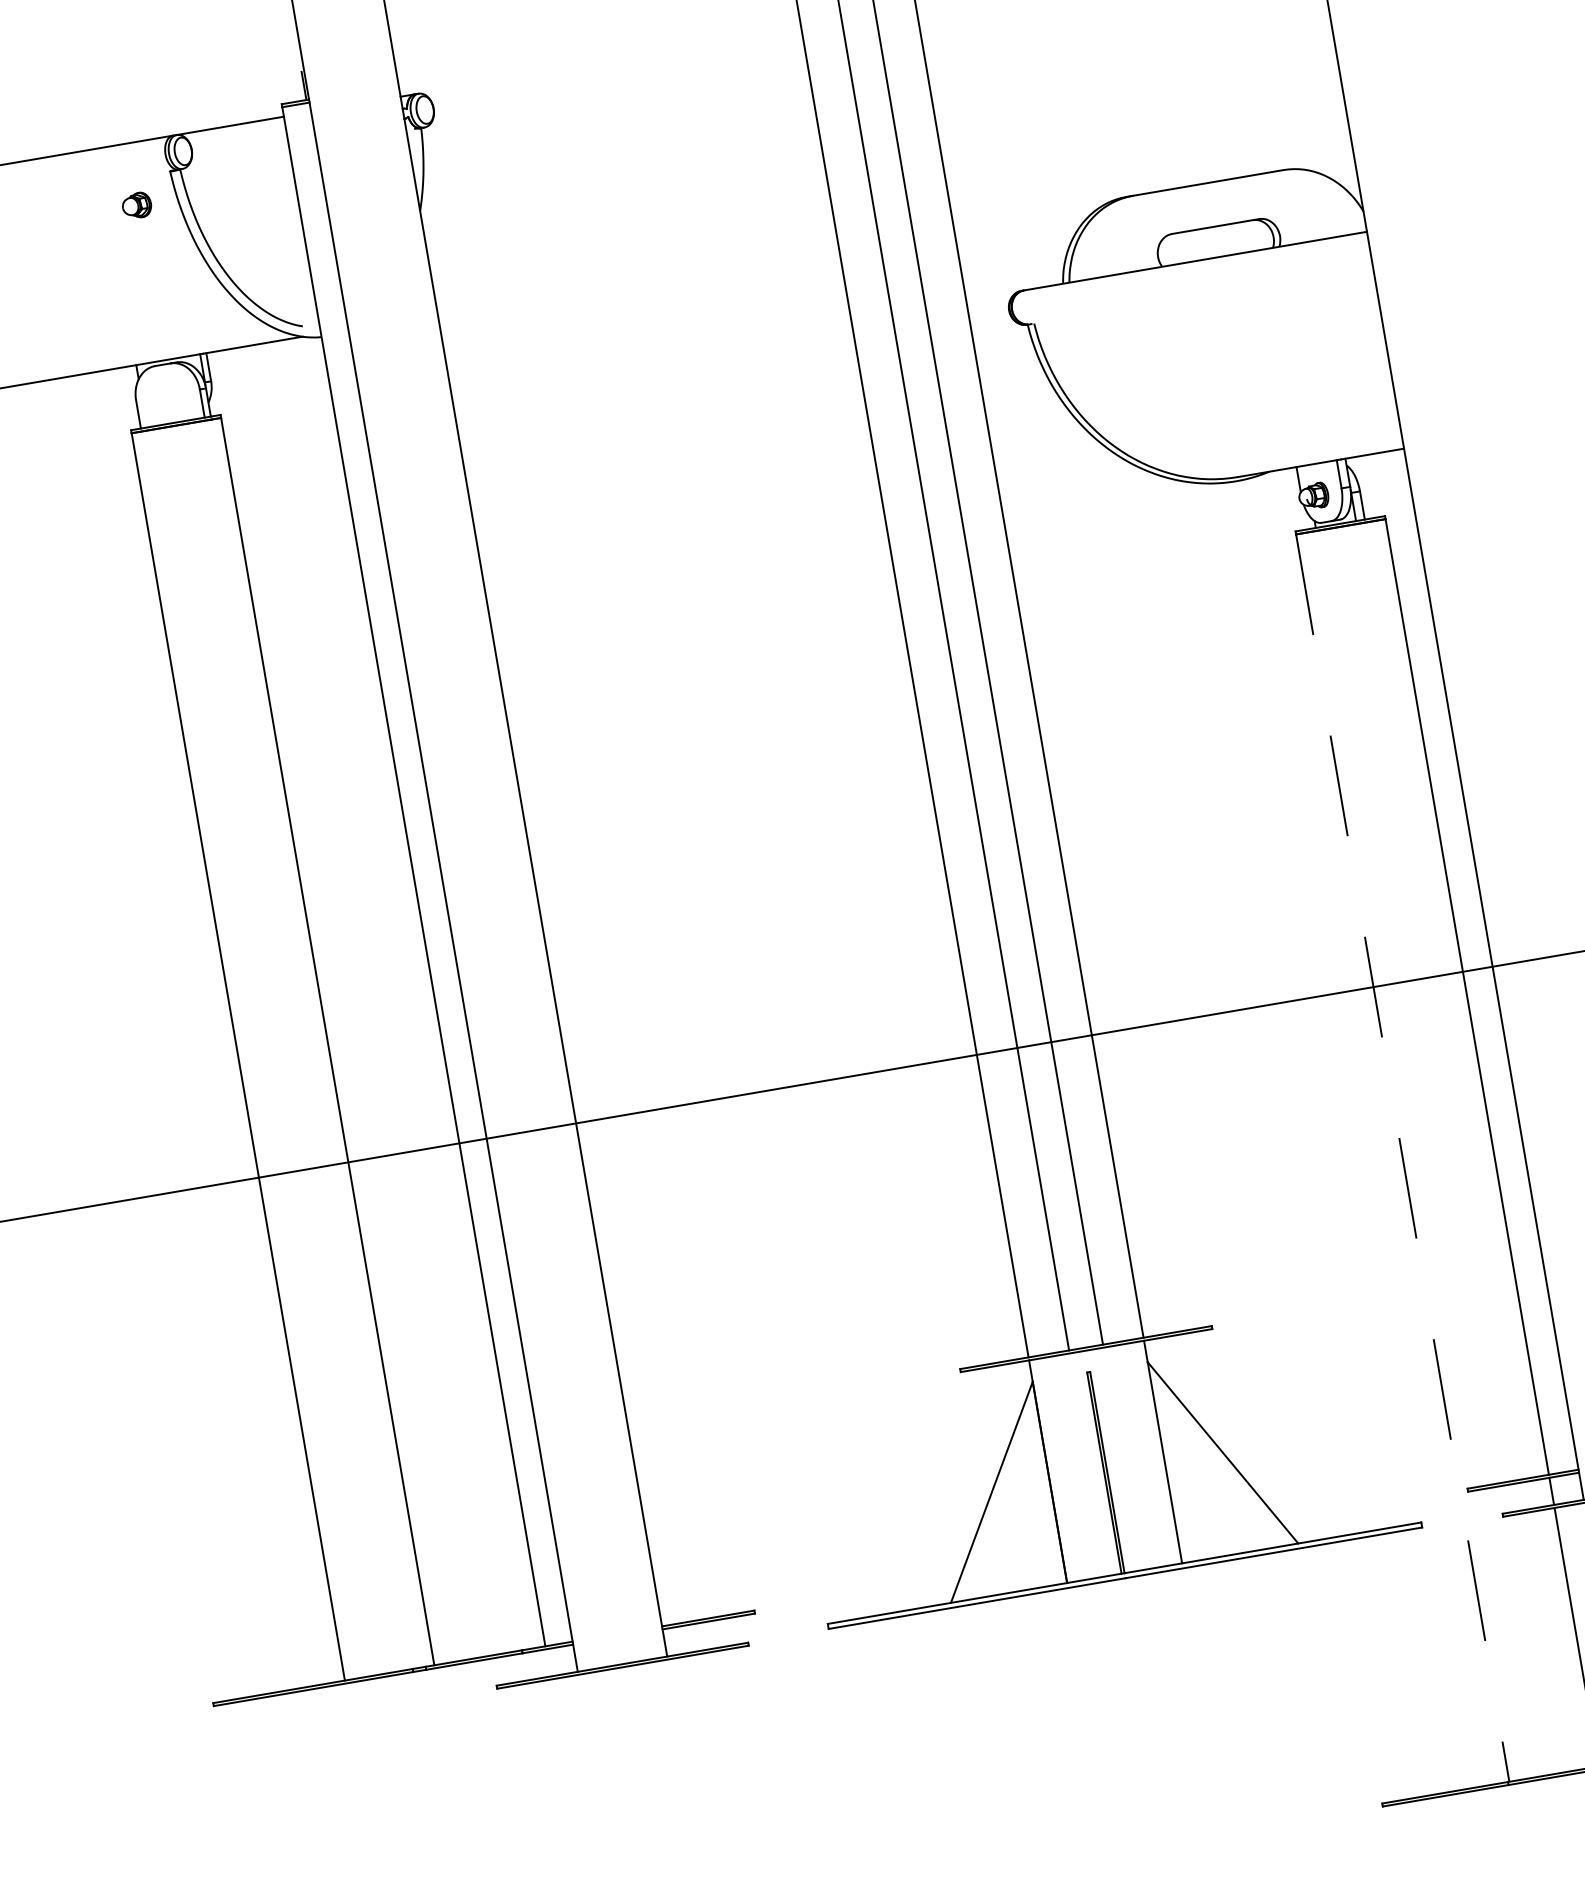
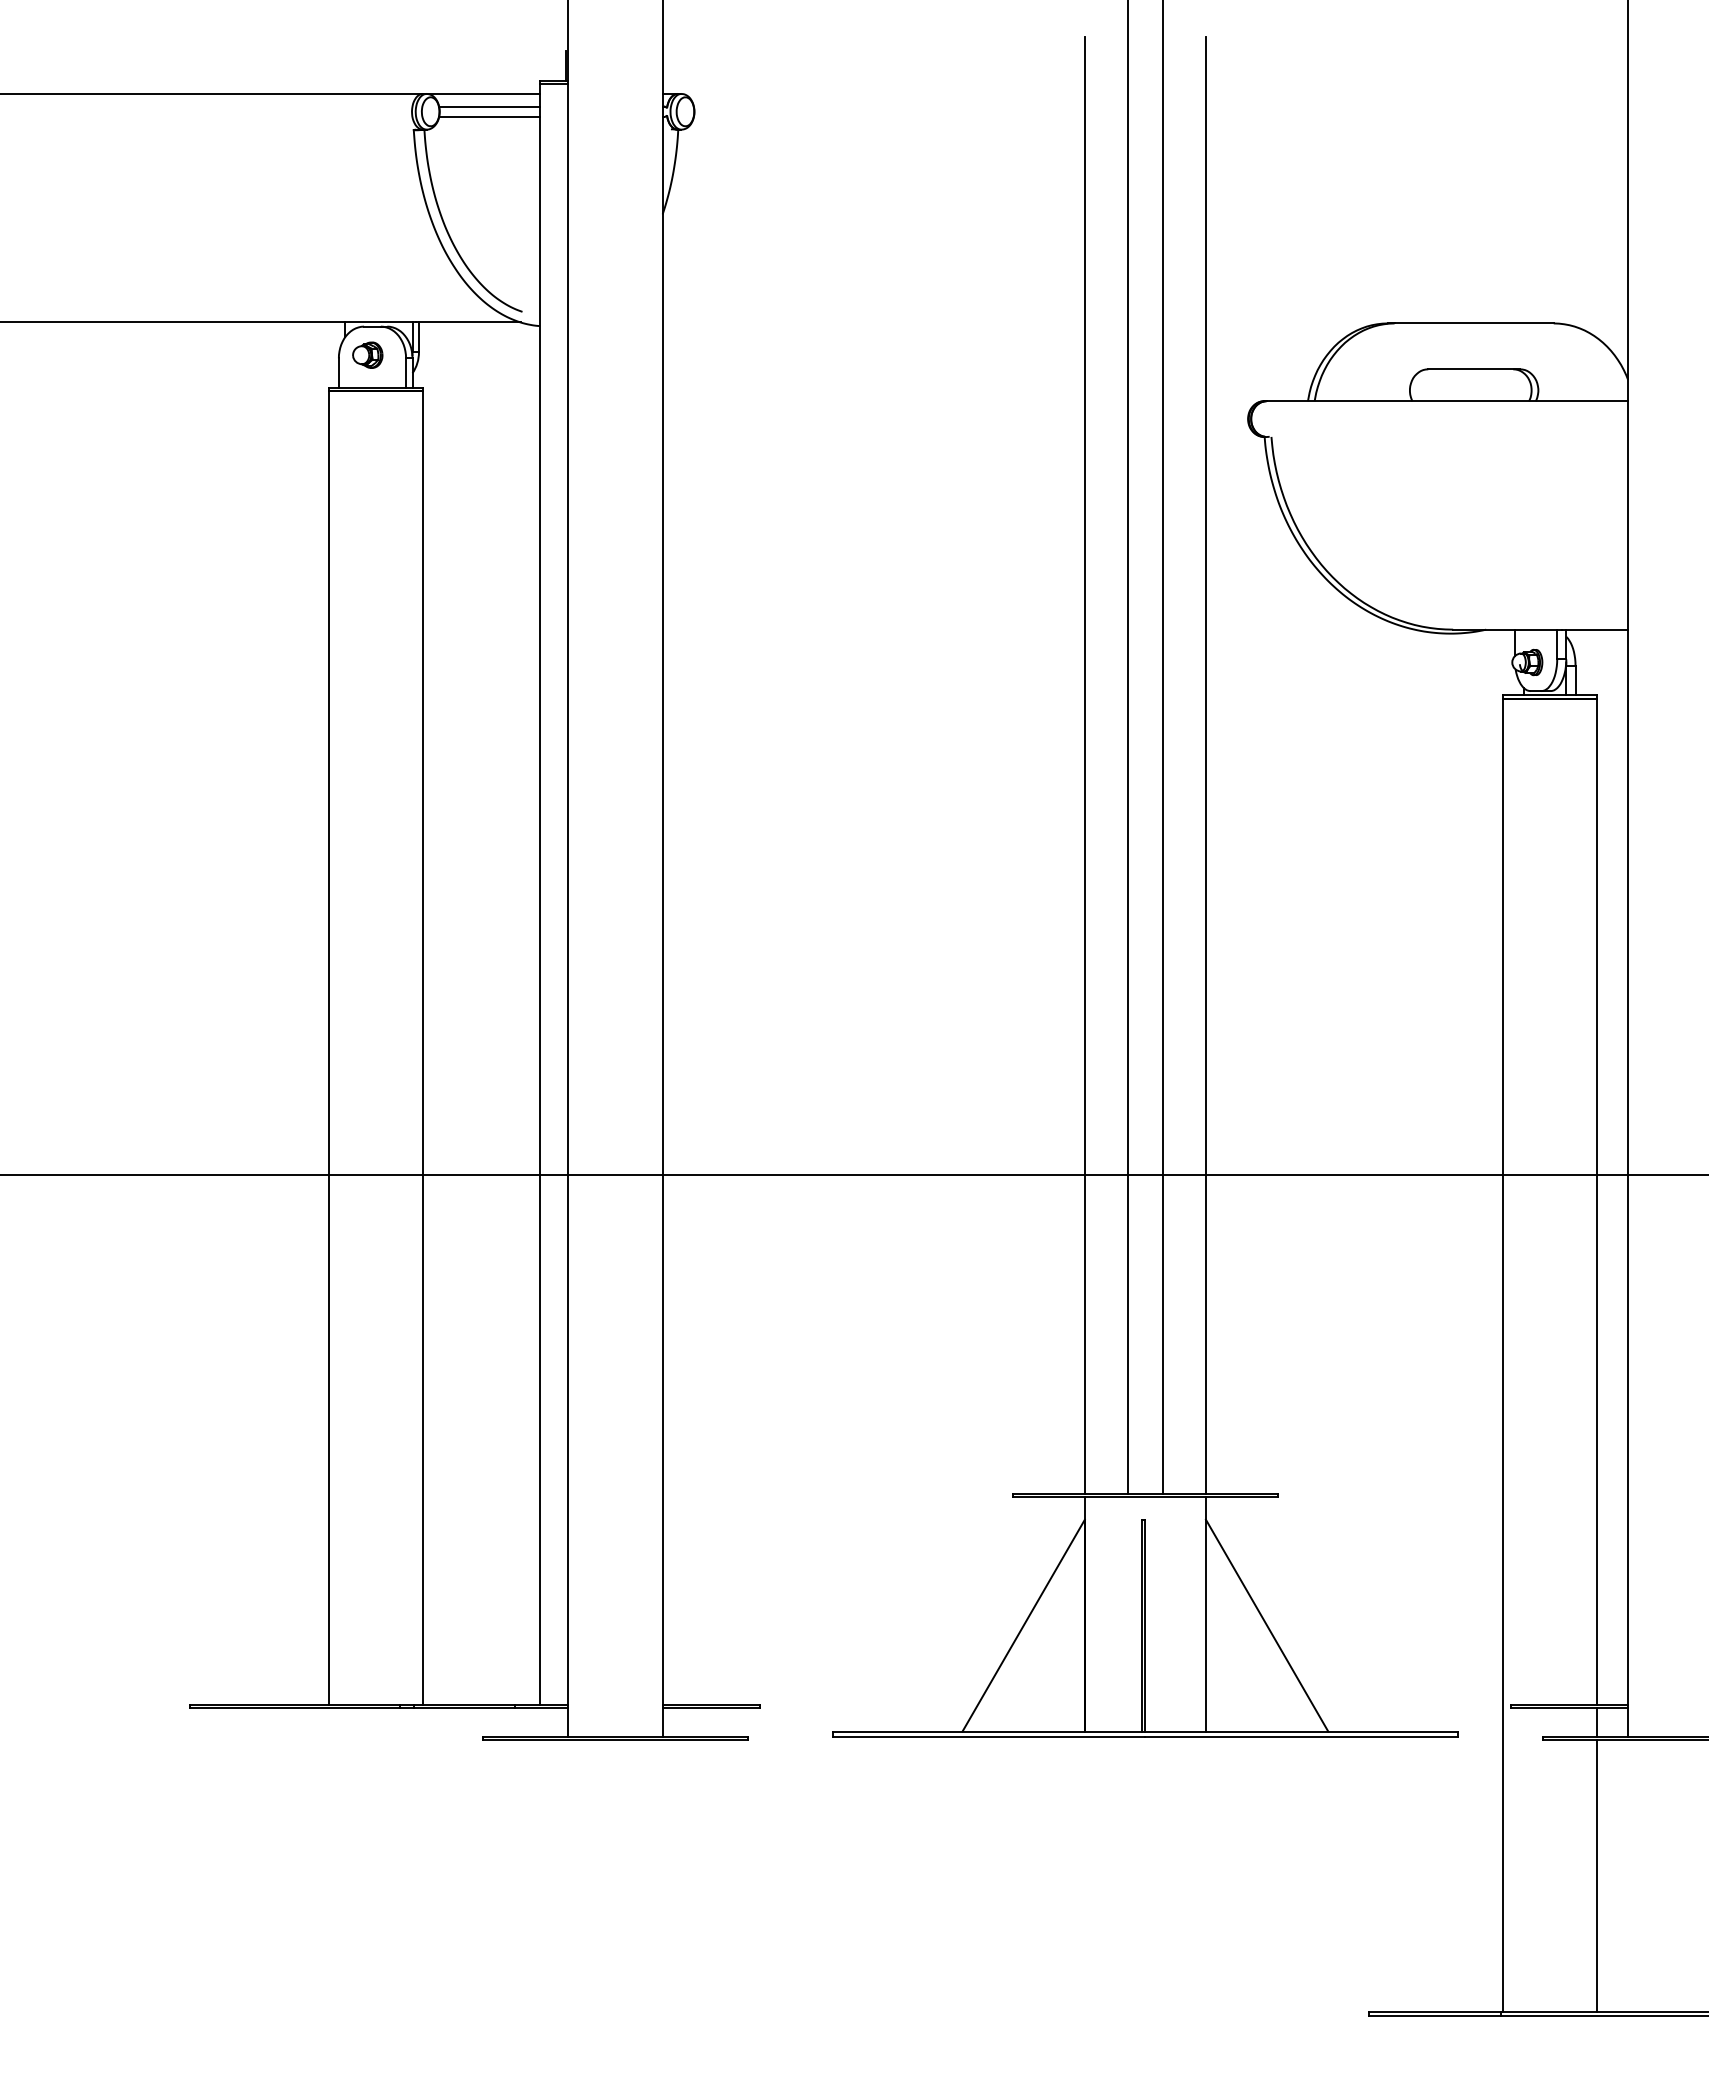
line: (238, 136) -> (489, 106), added
line: (240, 147) -> (489, 117), added
part: (136, 204) -> (367, 354), moved
line: (1402, 1158) -> (1502, 1355), dashed -> solid

